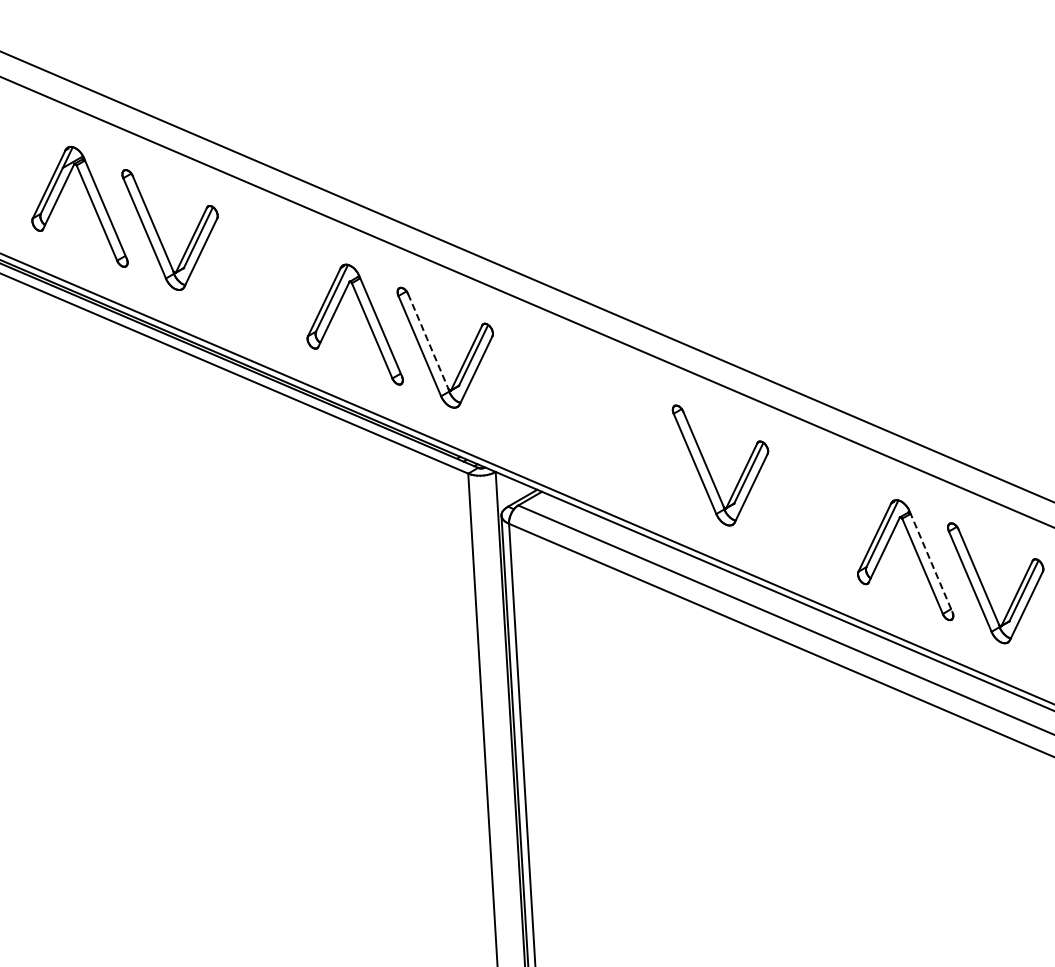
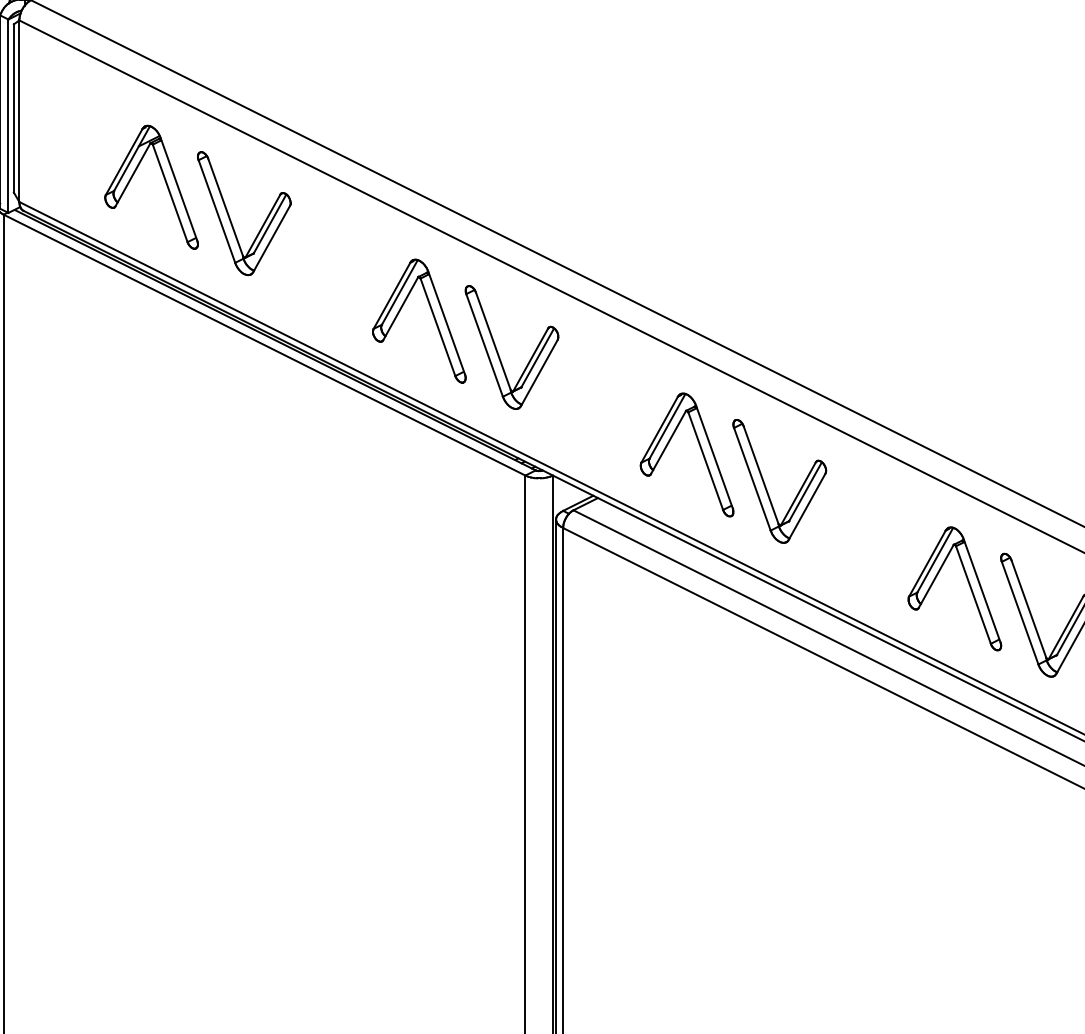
line: (428, 341) -> (493, 341), dashed -> solid
part: (640, 435) -> (699, 447), added
line: (931, 562) -> (982, 591), dashed -> solid

